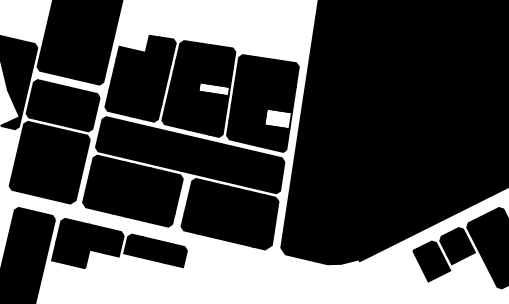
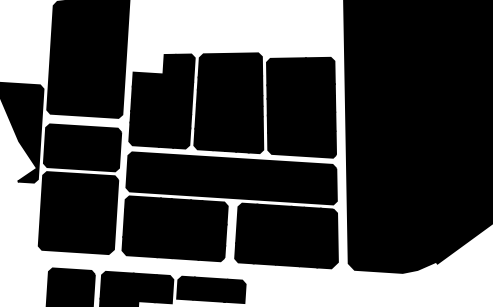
fill: (213, 89) -> (244, 102), added
fill: (277, 118) -> (320, 122), added

